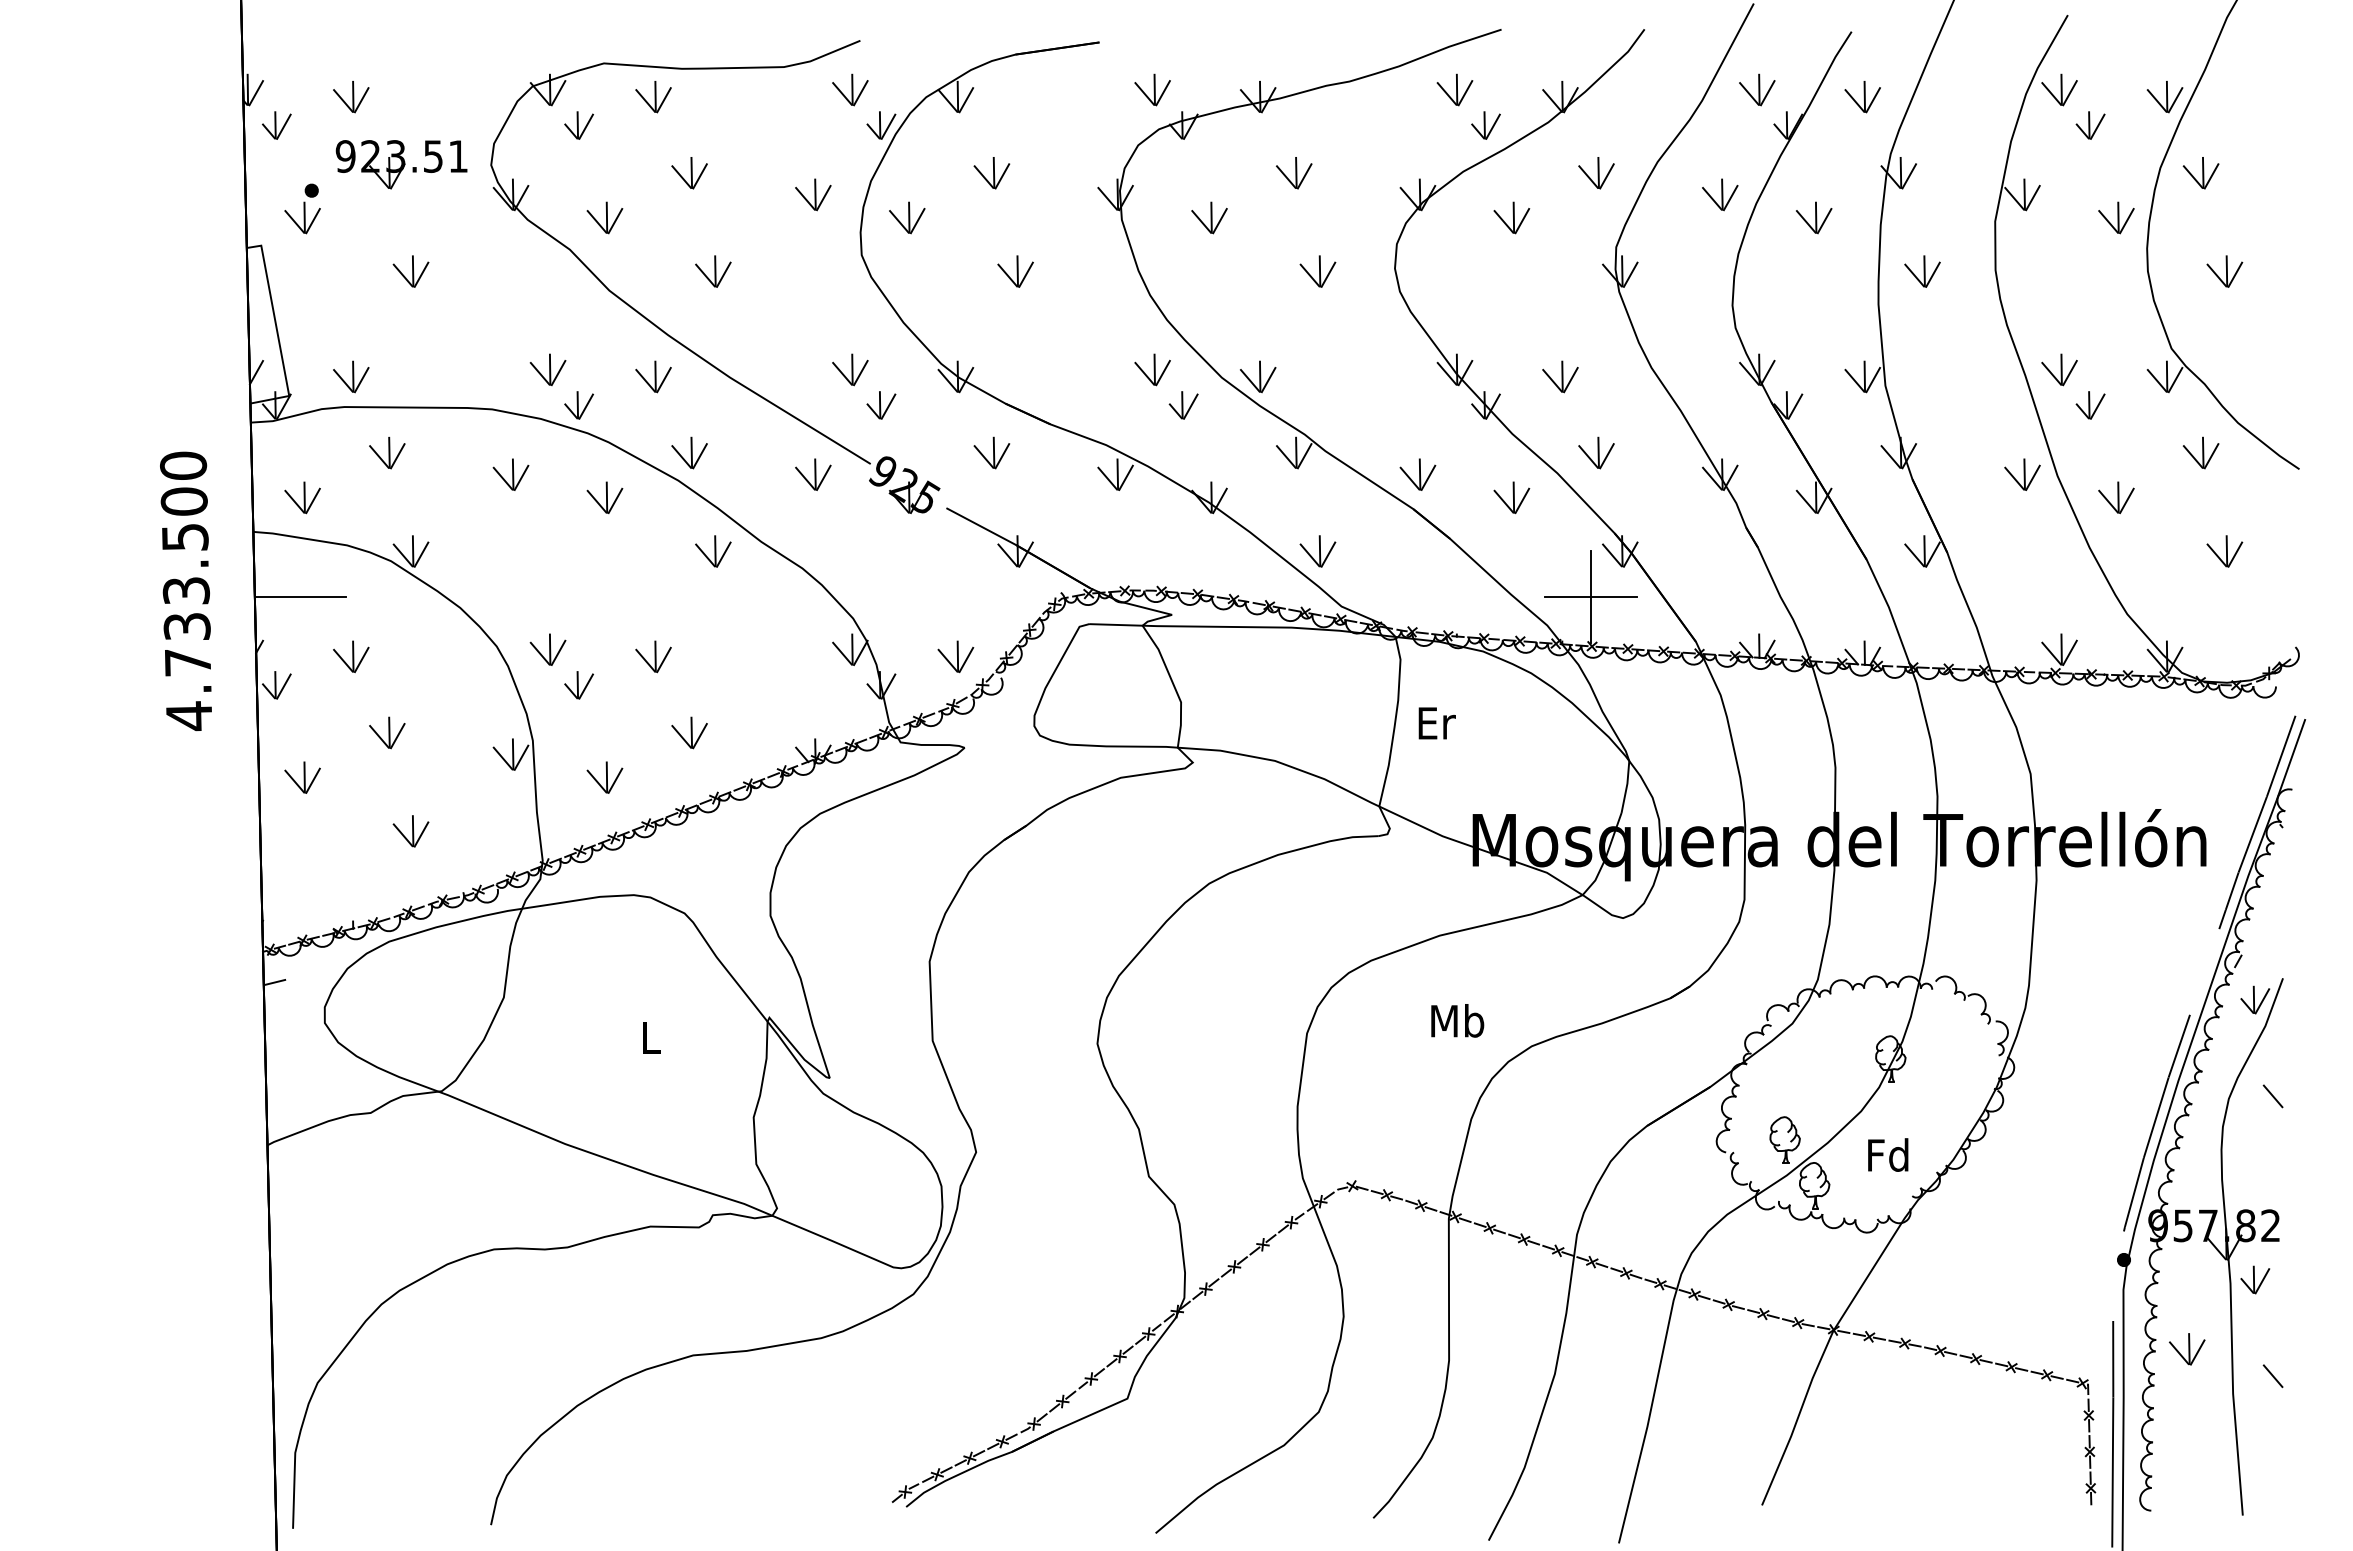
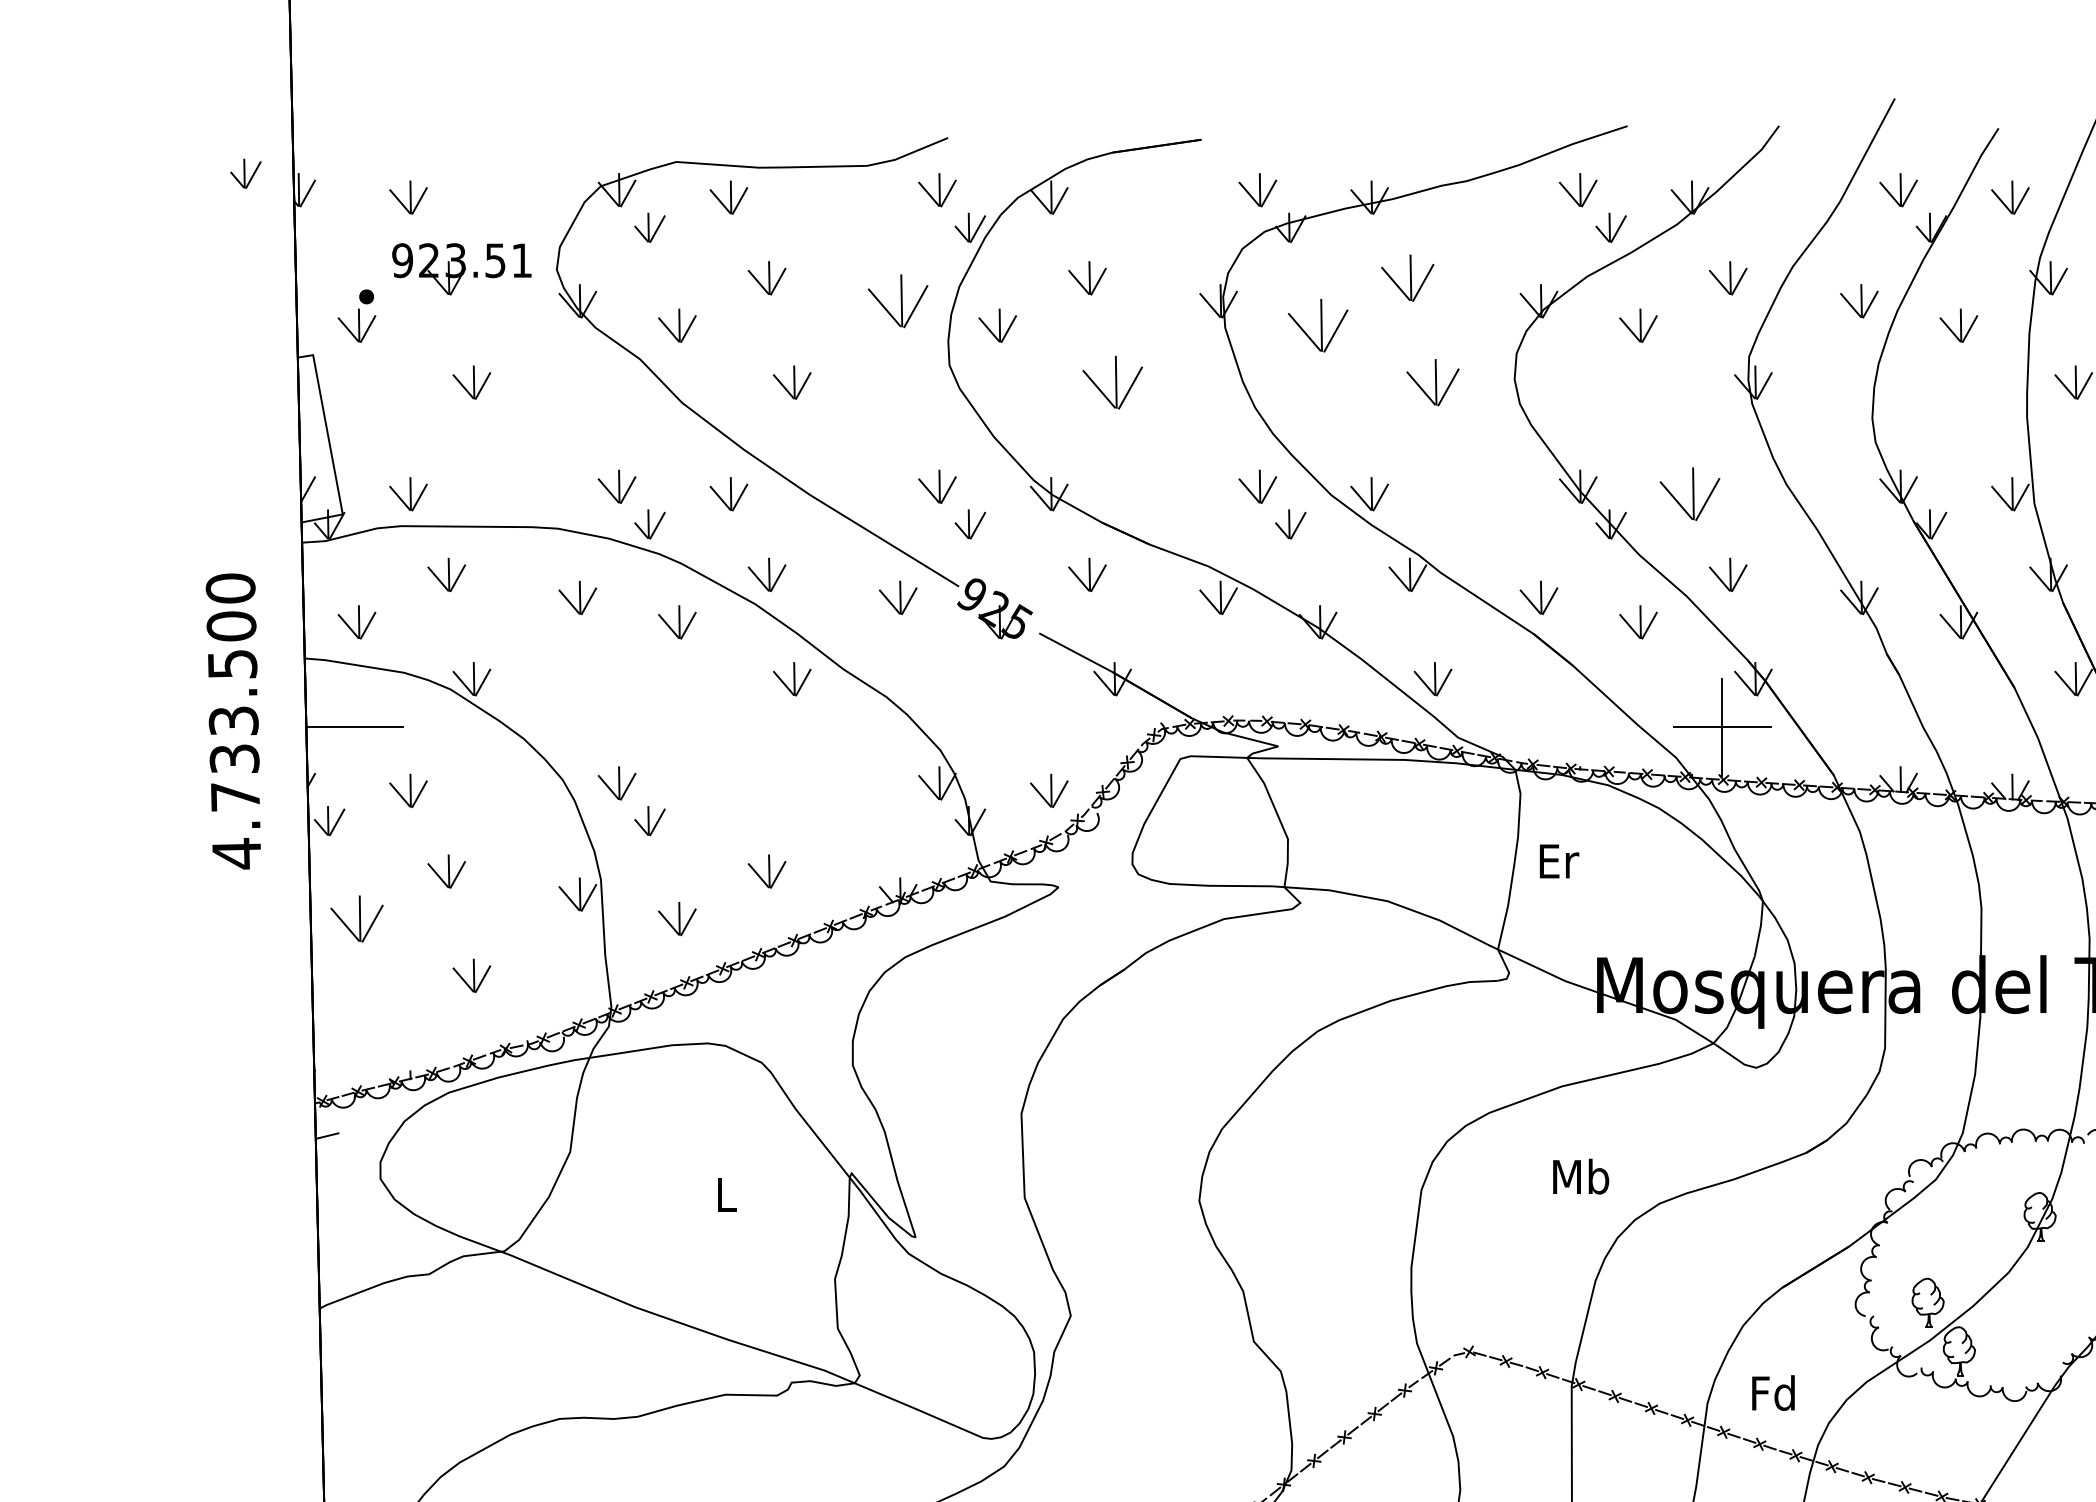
part: (276, 125) -> (245, 173), moved
part: (1294, 173) -> (1408, 278), size x1.4
part: (813, 194) -> (898, 300), size x1.6
part: (1209, 217) -> (1318, 325), size x1.6
part: (1015, 271) -> (1112, 382), size x1.6
part: (1317, 271) -> (1432, 382), size x1.4
part: (1560, 376) -> (1690, 493), size x1.6
part: (653, 656) -> (728, 790), removed
part: (302, 777) -> (356, 918), size x1.4
text: (1888, 1154) -> (1773, 1392), moved

